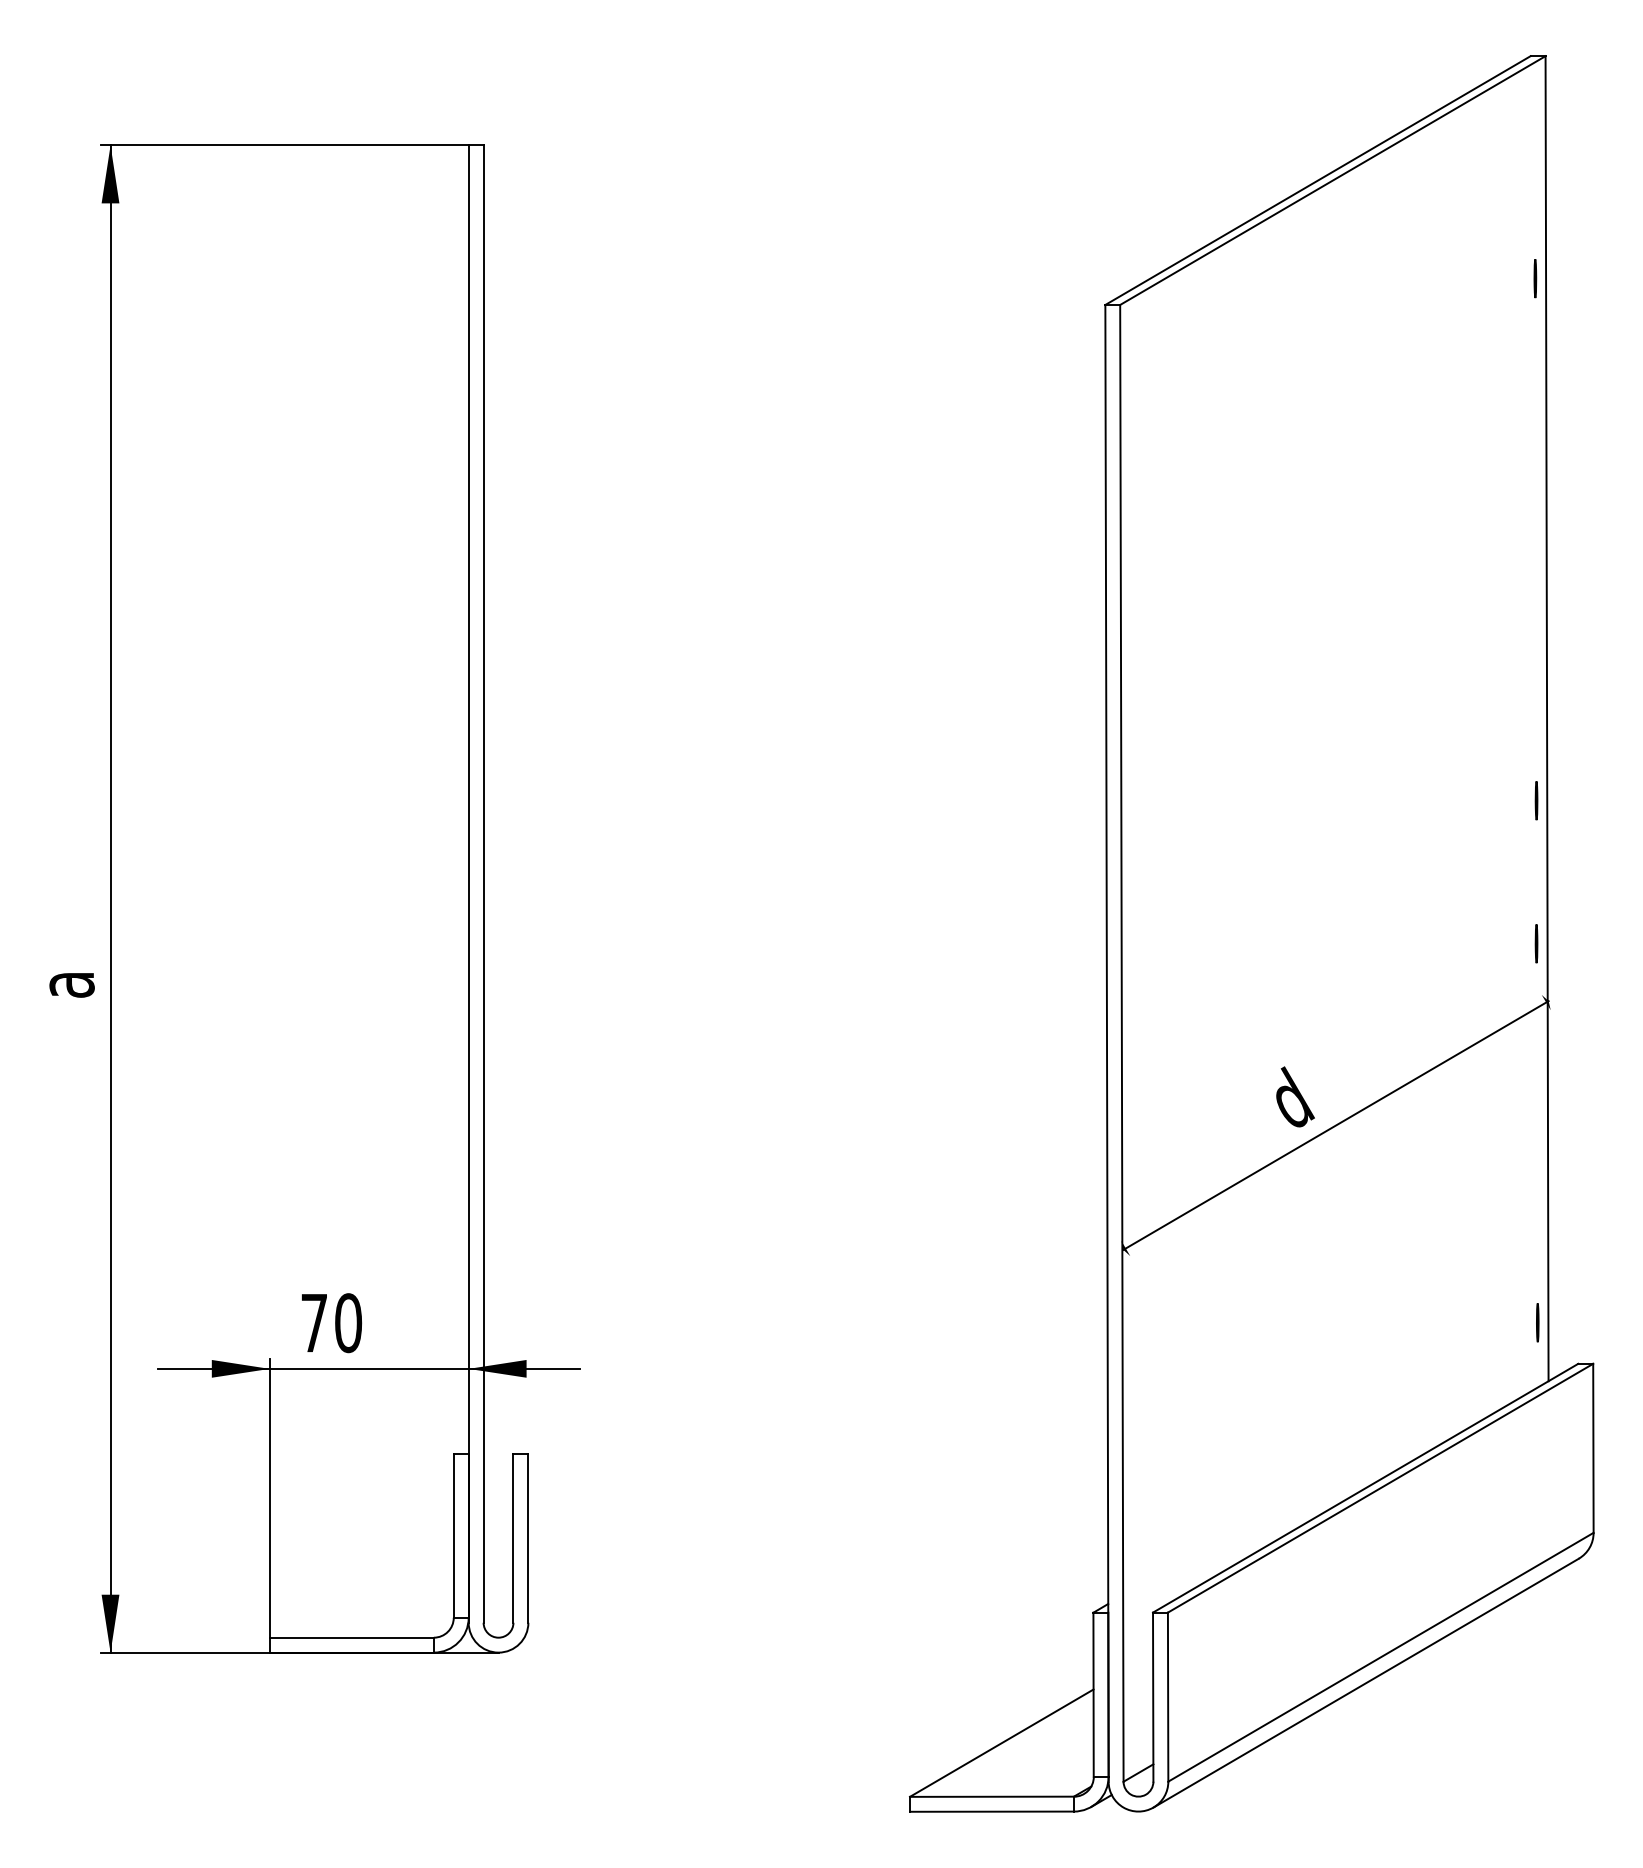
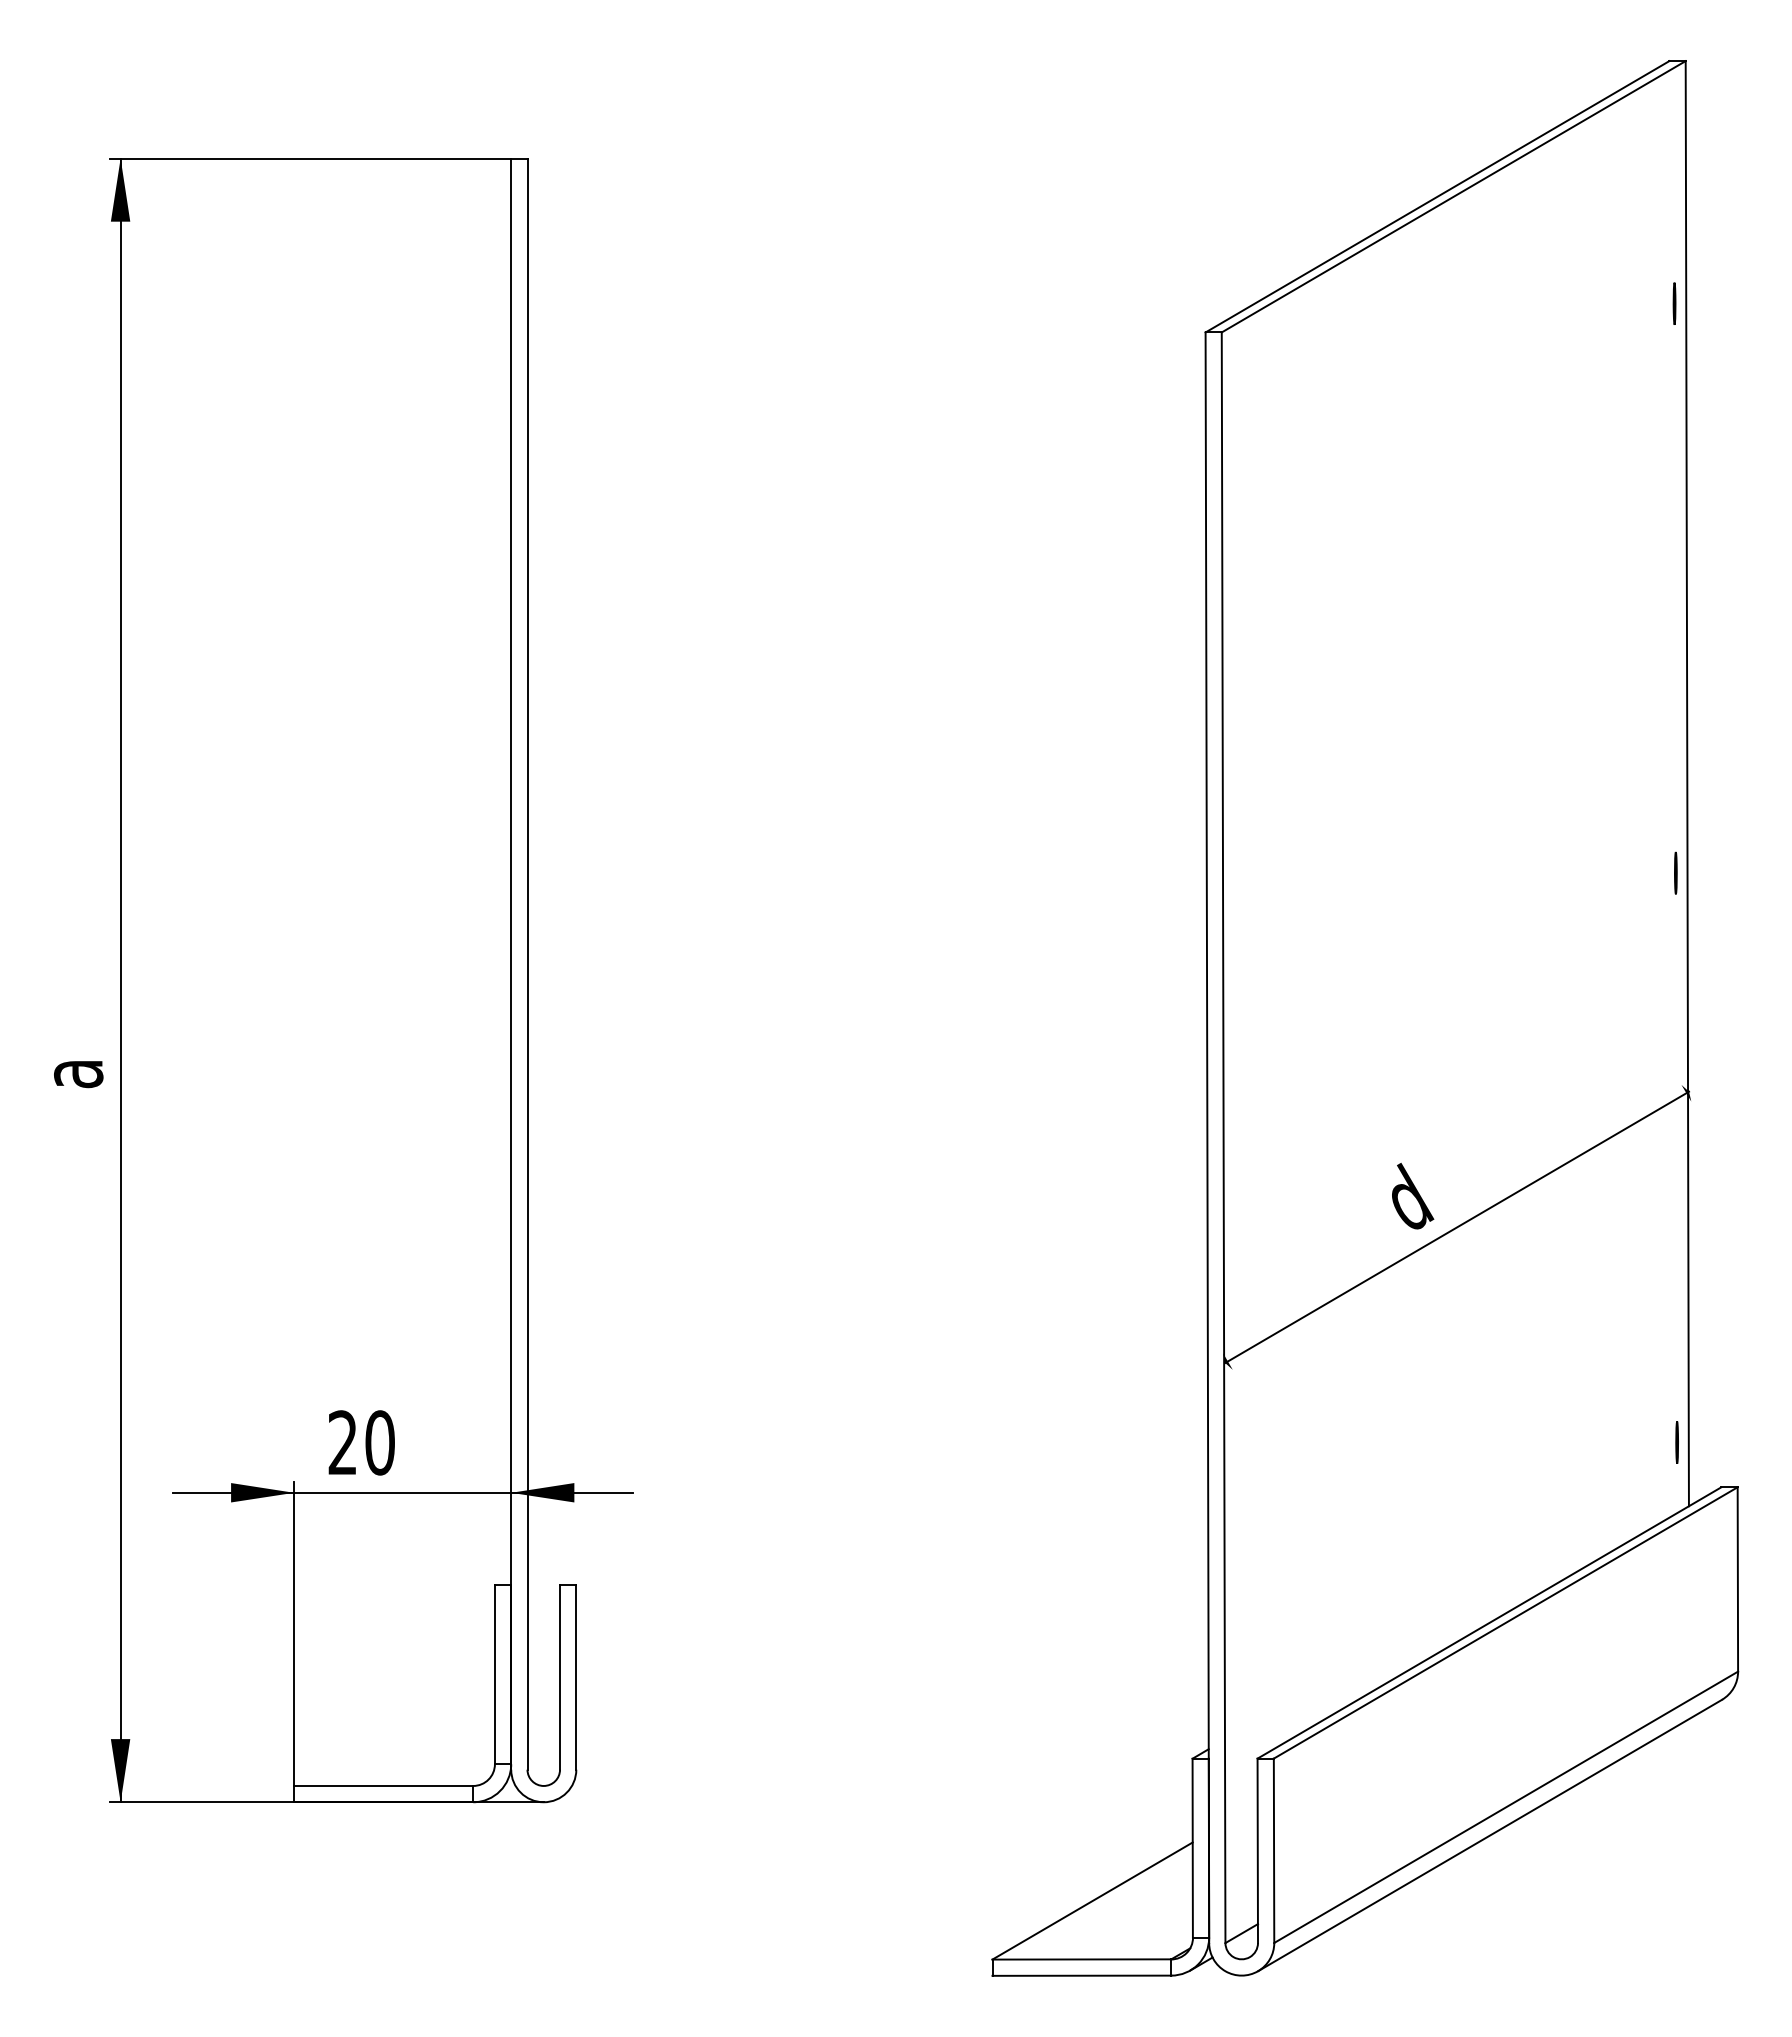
line: (1536, 943) -> (1675, 1028), removed
text: (313, 1322) -> (342, 1442), 70 -> 20

